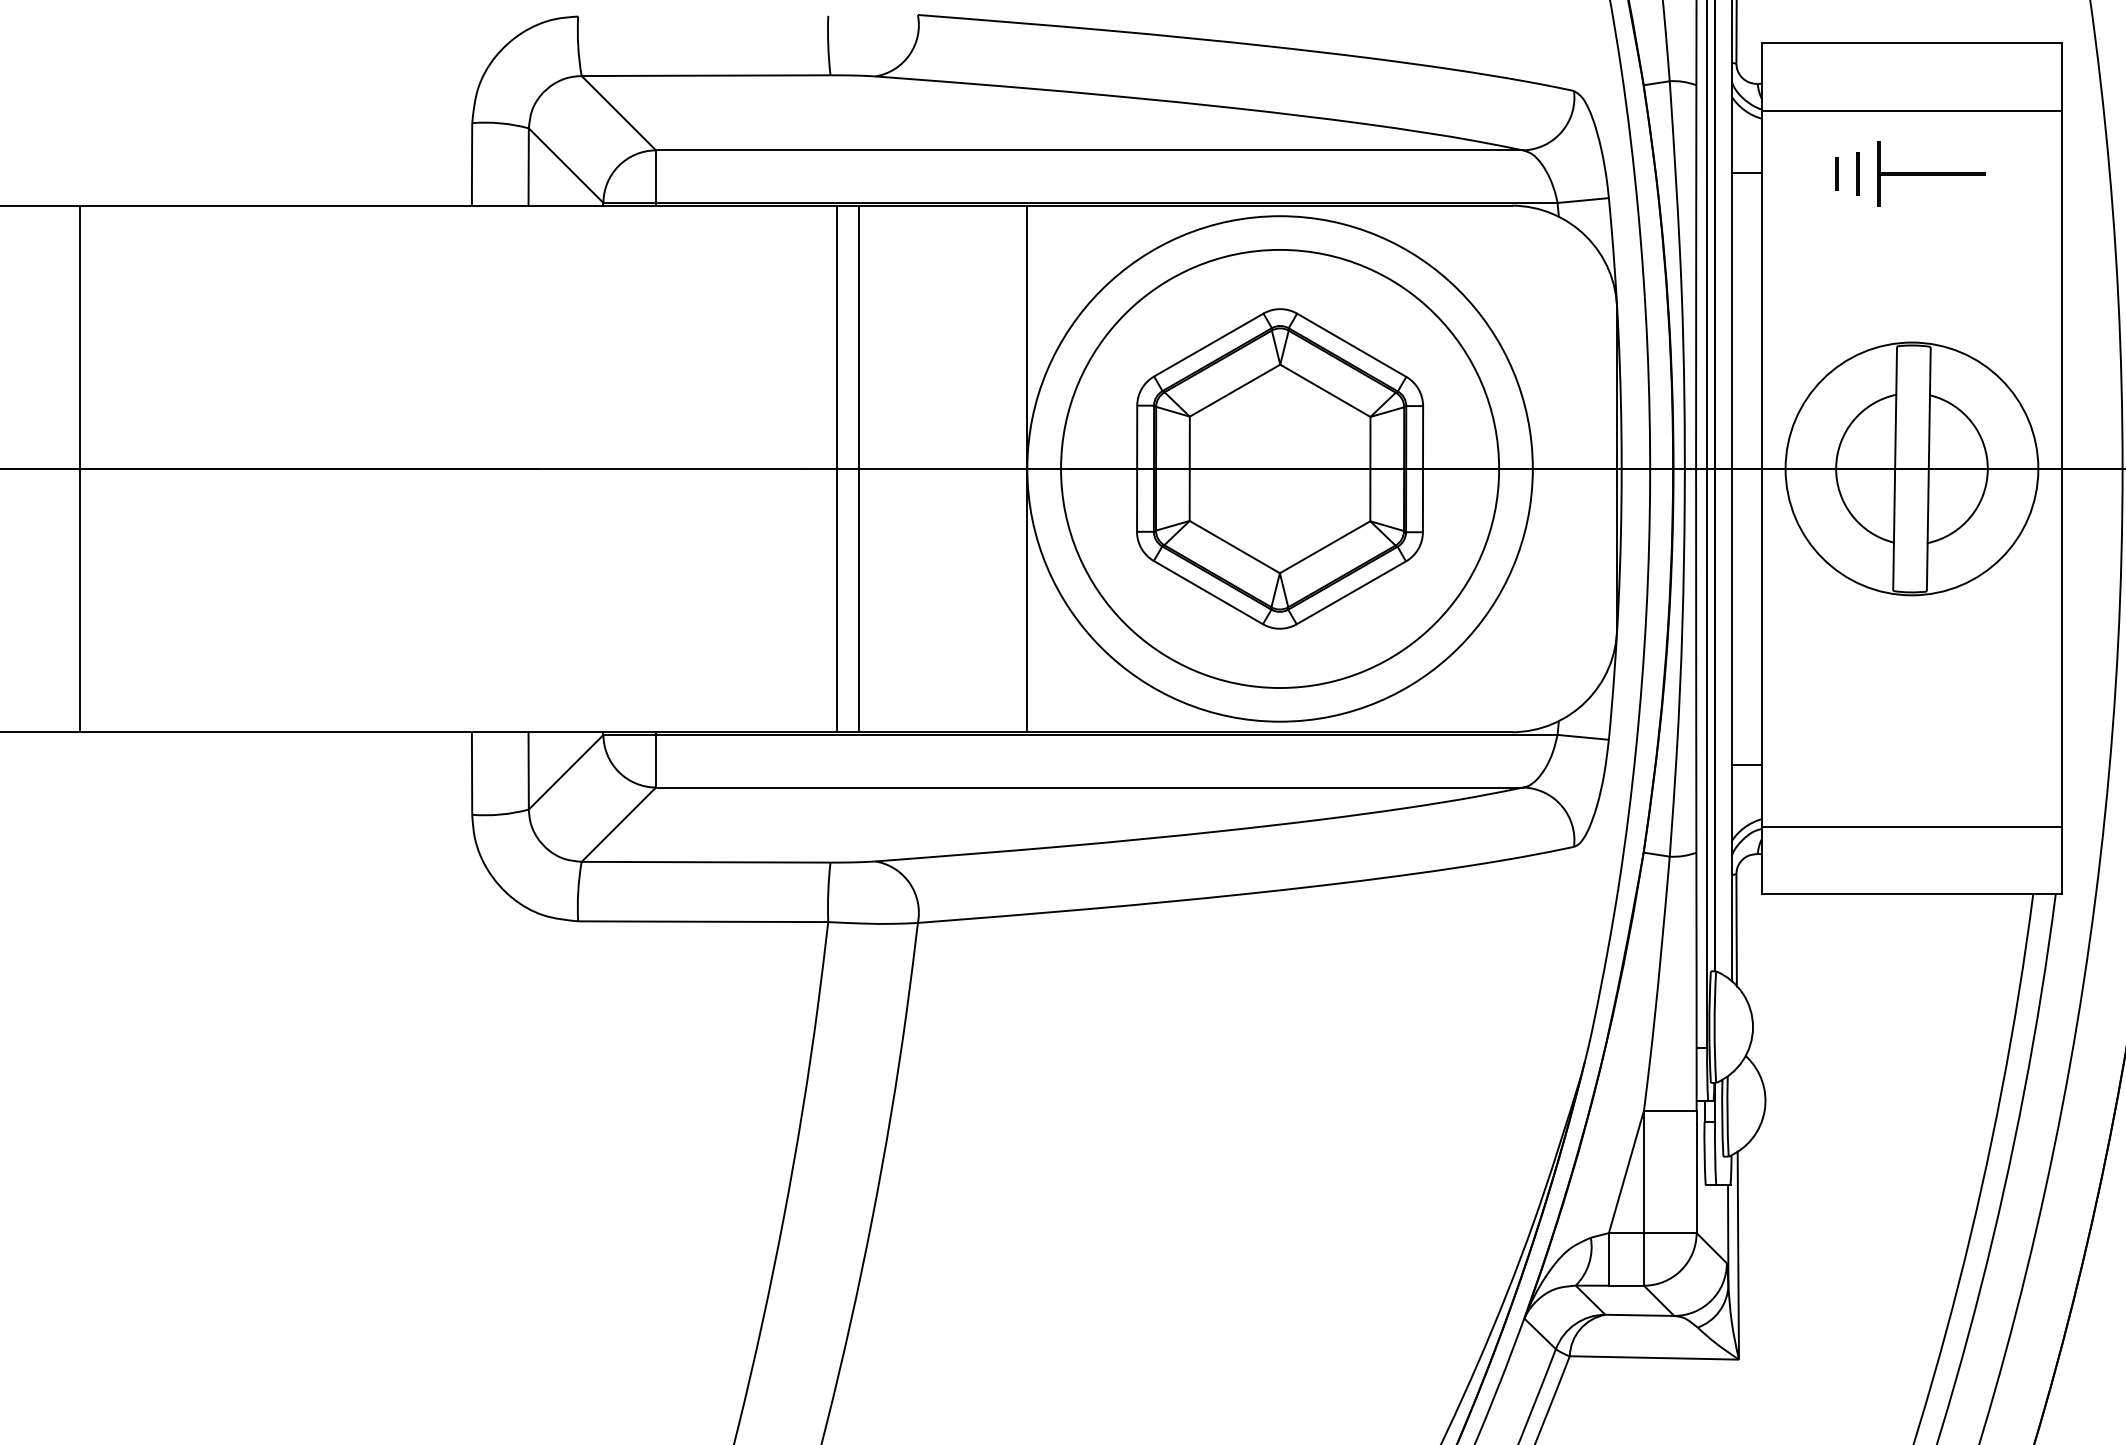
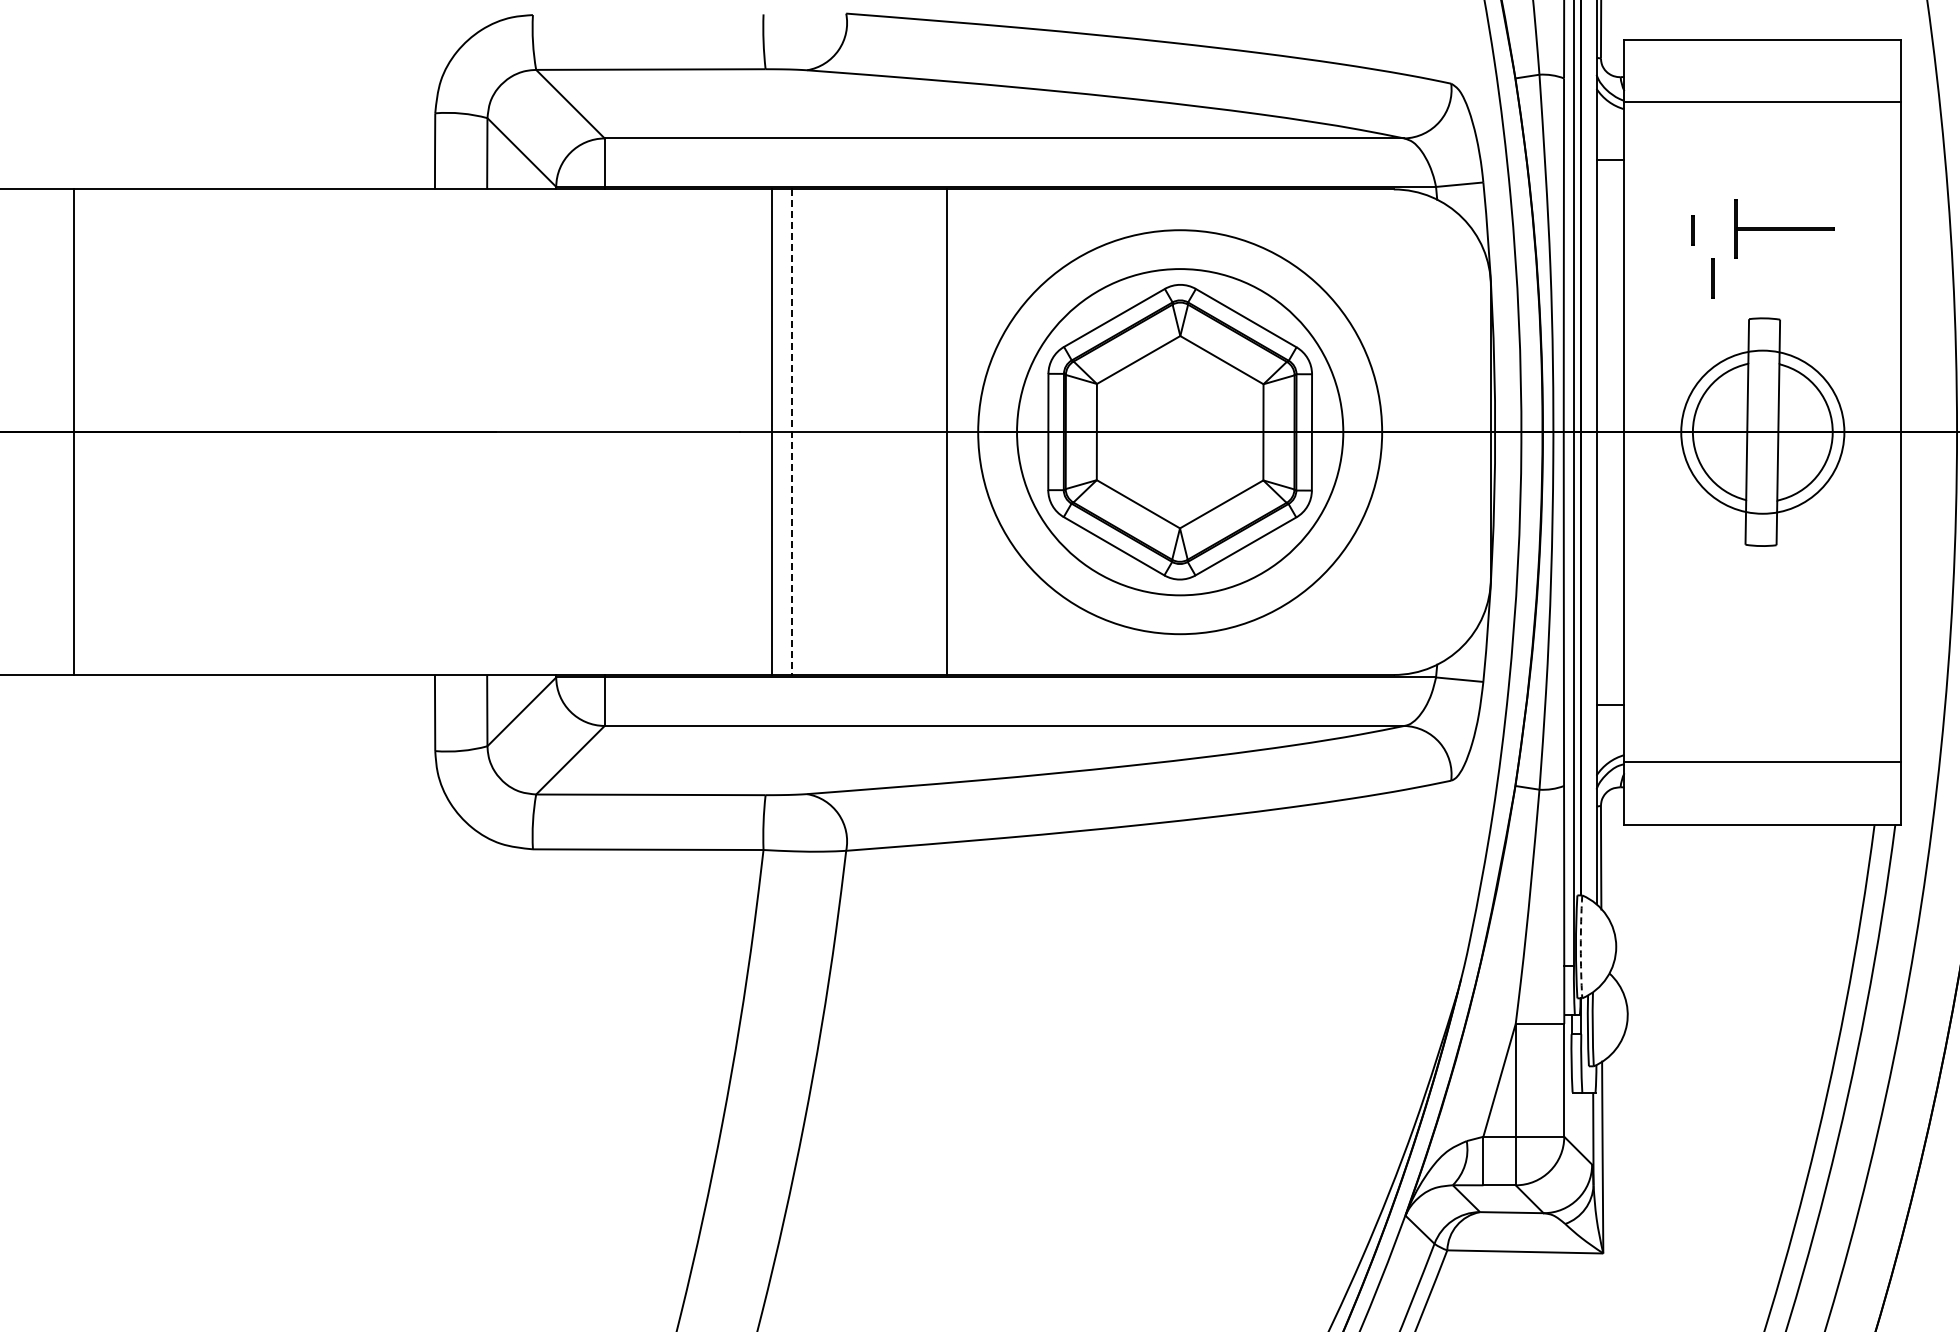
part: (1931, 173) -> (1784, 228), moved
line: (1835, 174) -> (1692, 230), moved
line: (1857, 174) -> (1712, 278), moved
circle: (1911, 468) -> (1762, 431), size x0.7
line: (858, 469) -> (791, 432), solid -> dashed
circle: (1280, 469) -> (1180, 432), size x0.7
arc: (1714, 1026) -> (1580, 946), solid -> dashed

